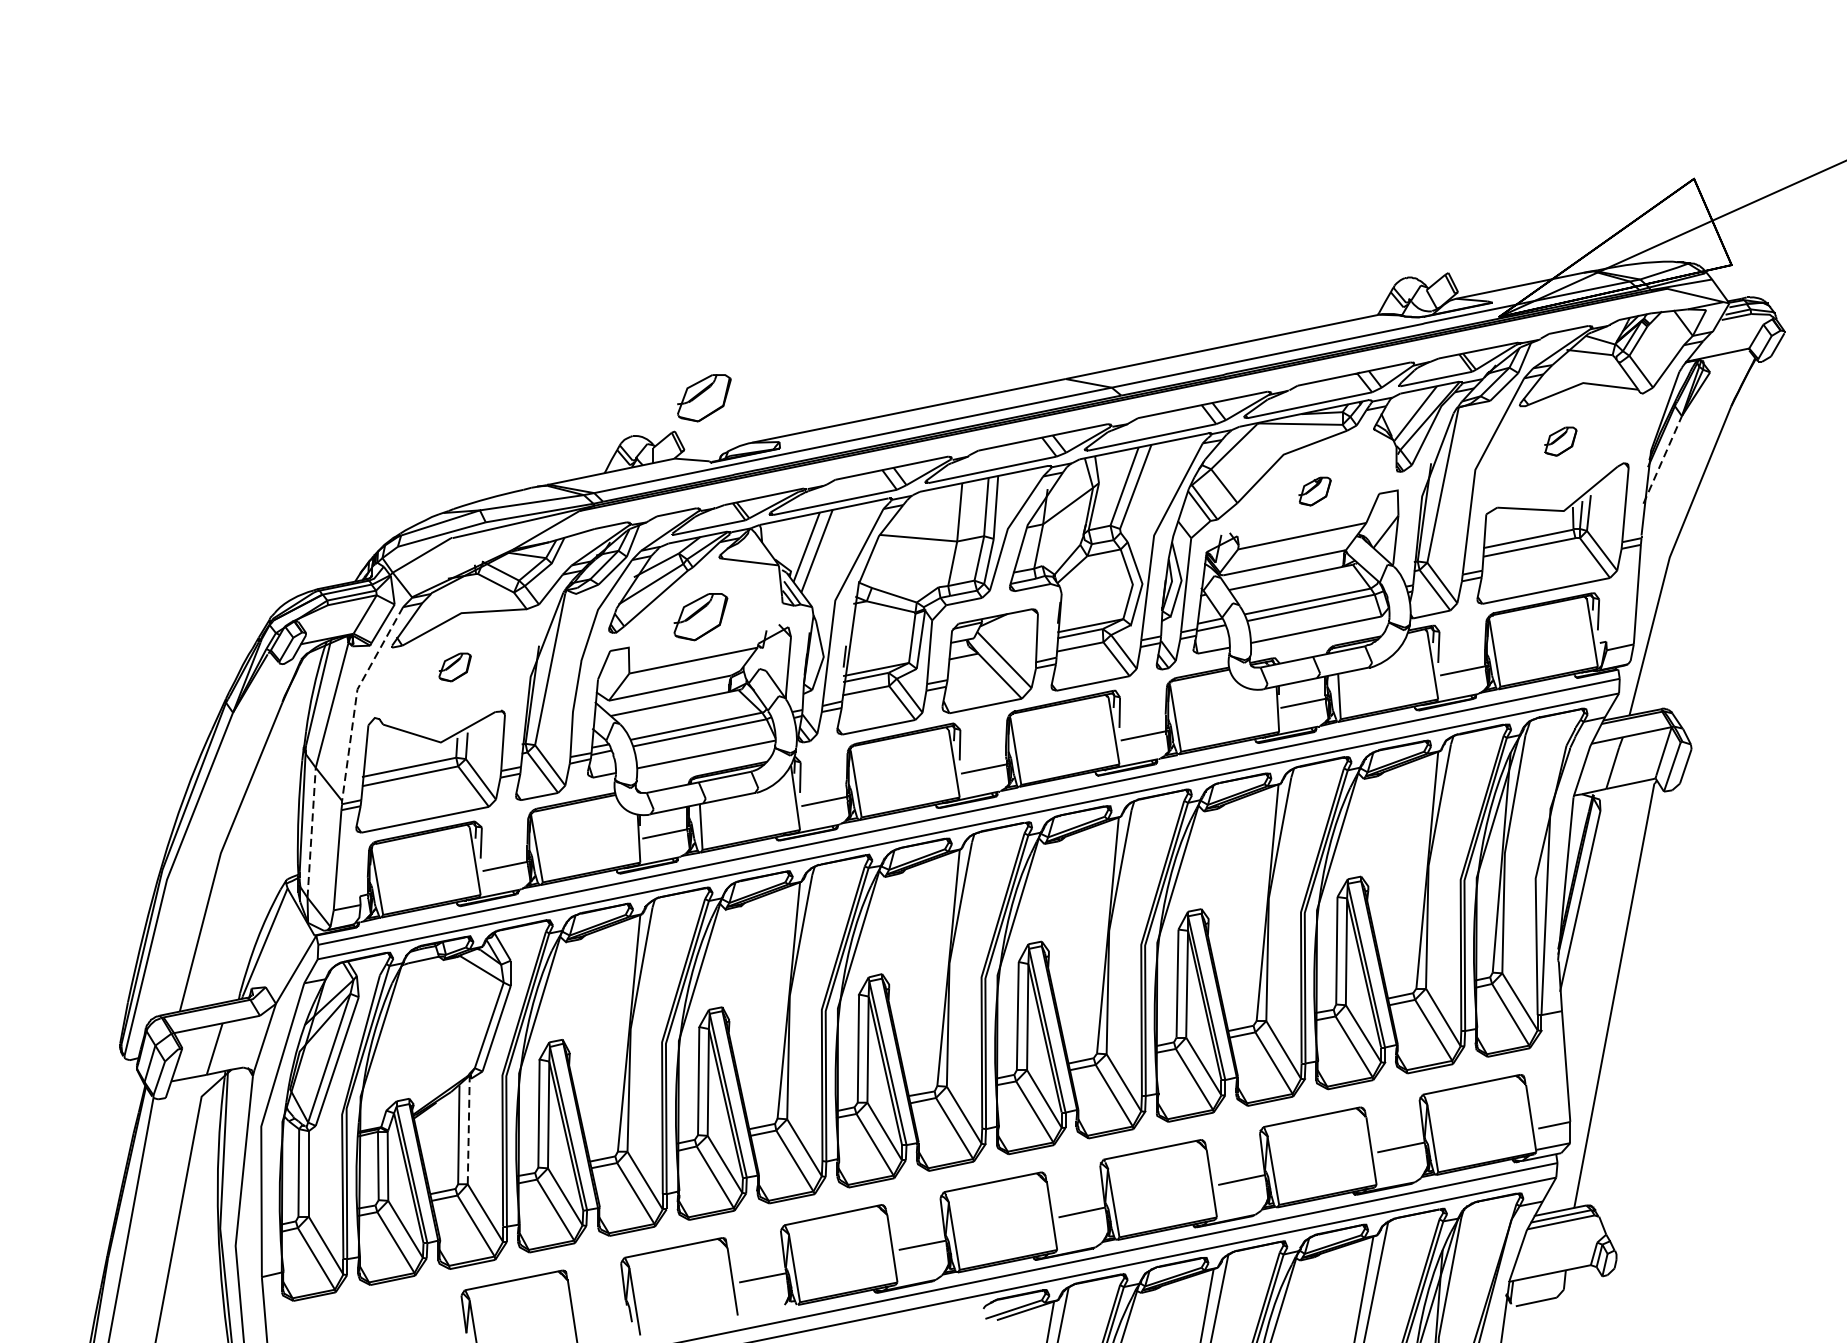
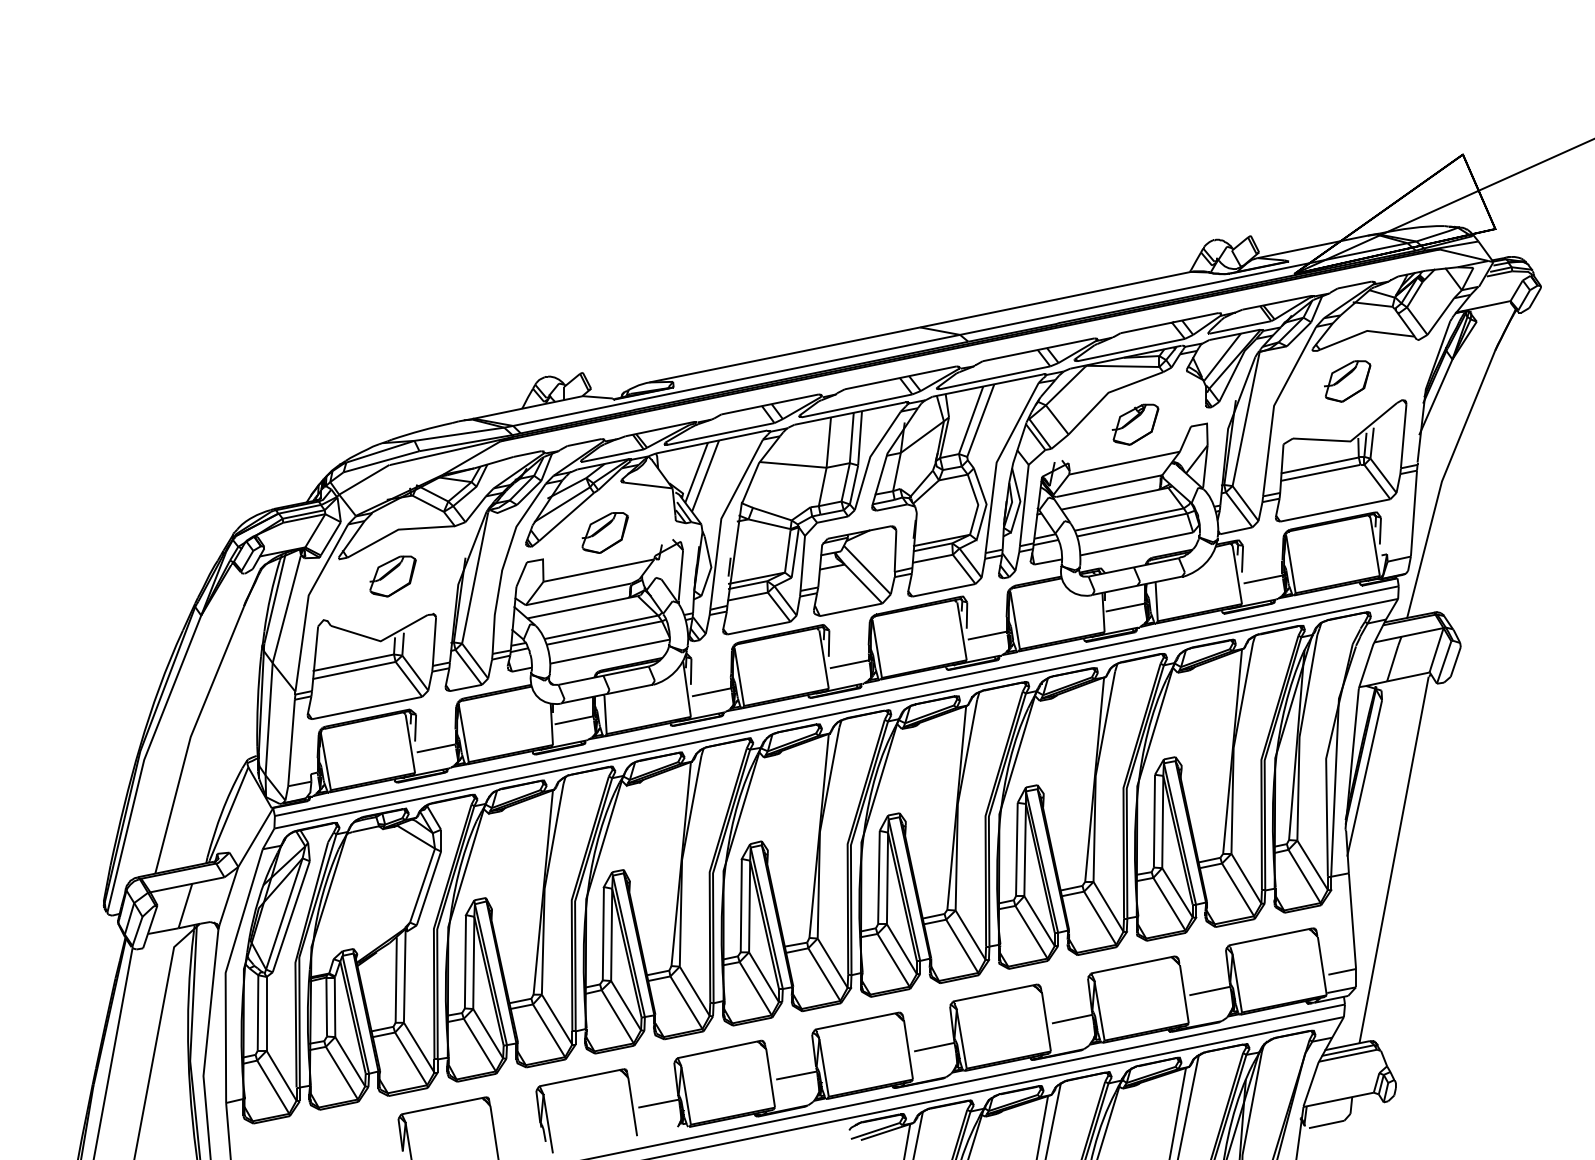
part: (703, 397) -> (607, 343), removed
part: (1560, 441) -> (1347, 381), size x1.67
line: (1663, 459) -> (1436, 396), dashed -> solid
part: (1314, 491) -> (1135, 424), size x1.67
part: (454, 667) -> (392, 576), size x1.67
line: (356, 698) -> (307, 603), dashed -> solid
line: (312, 831) -> (269, 718), dashed -> solid
line: (468, 1129) -> (404, 975), dashed -> solid

